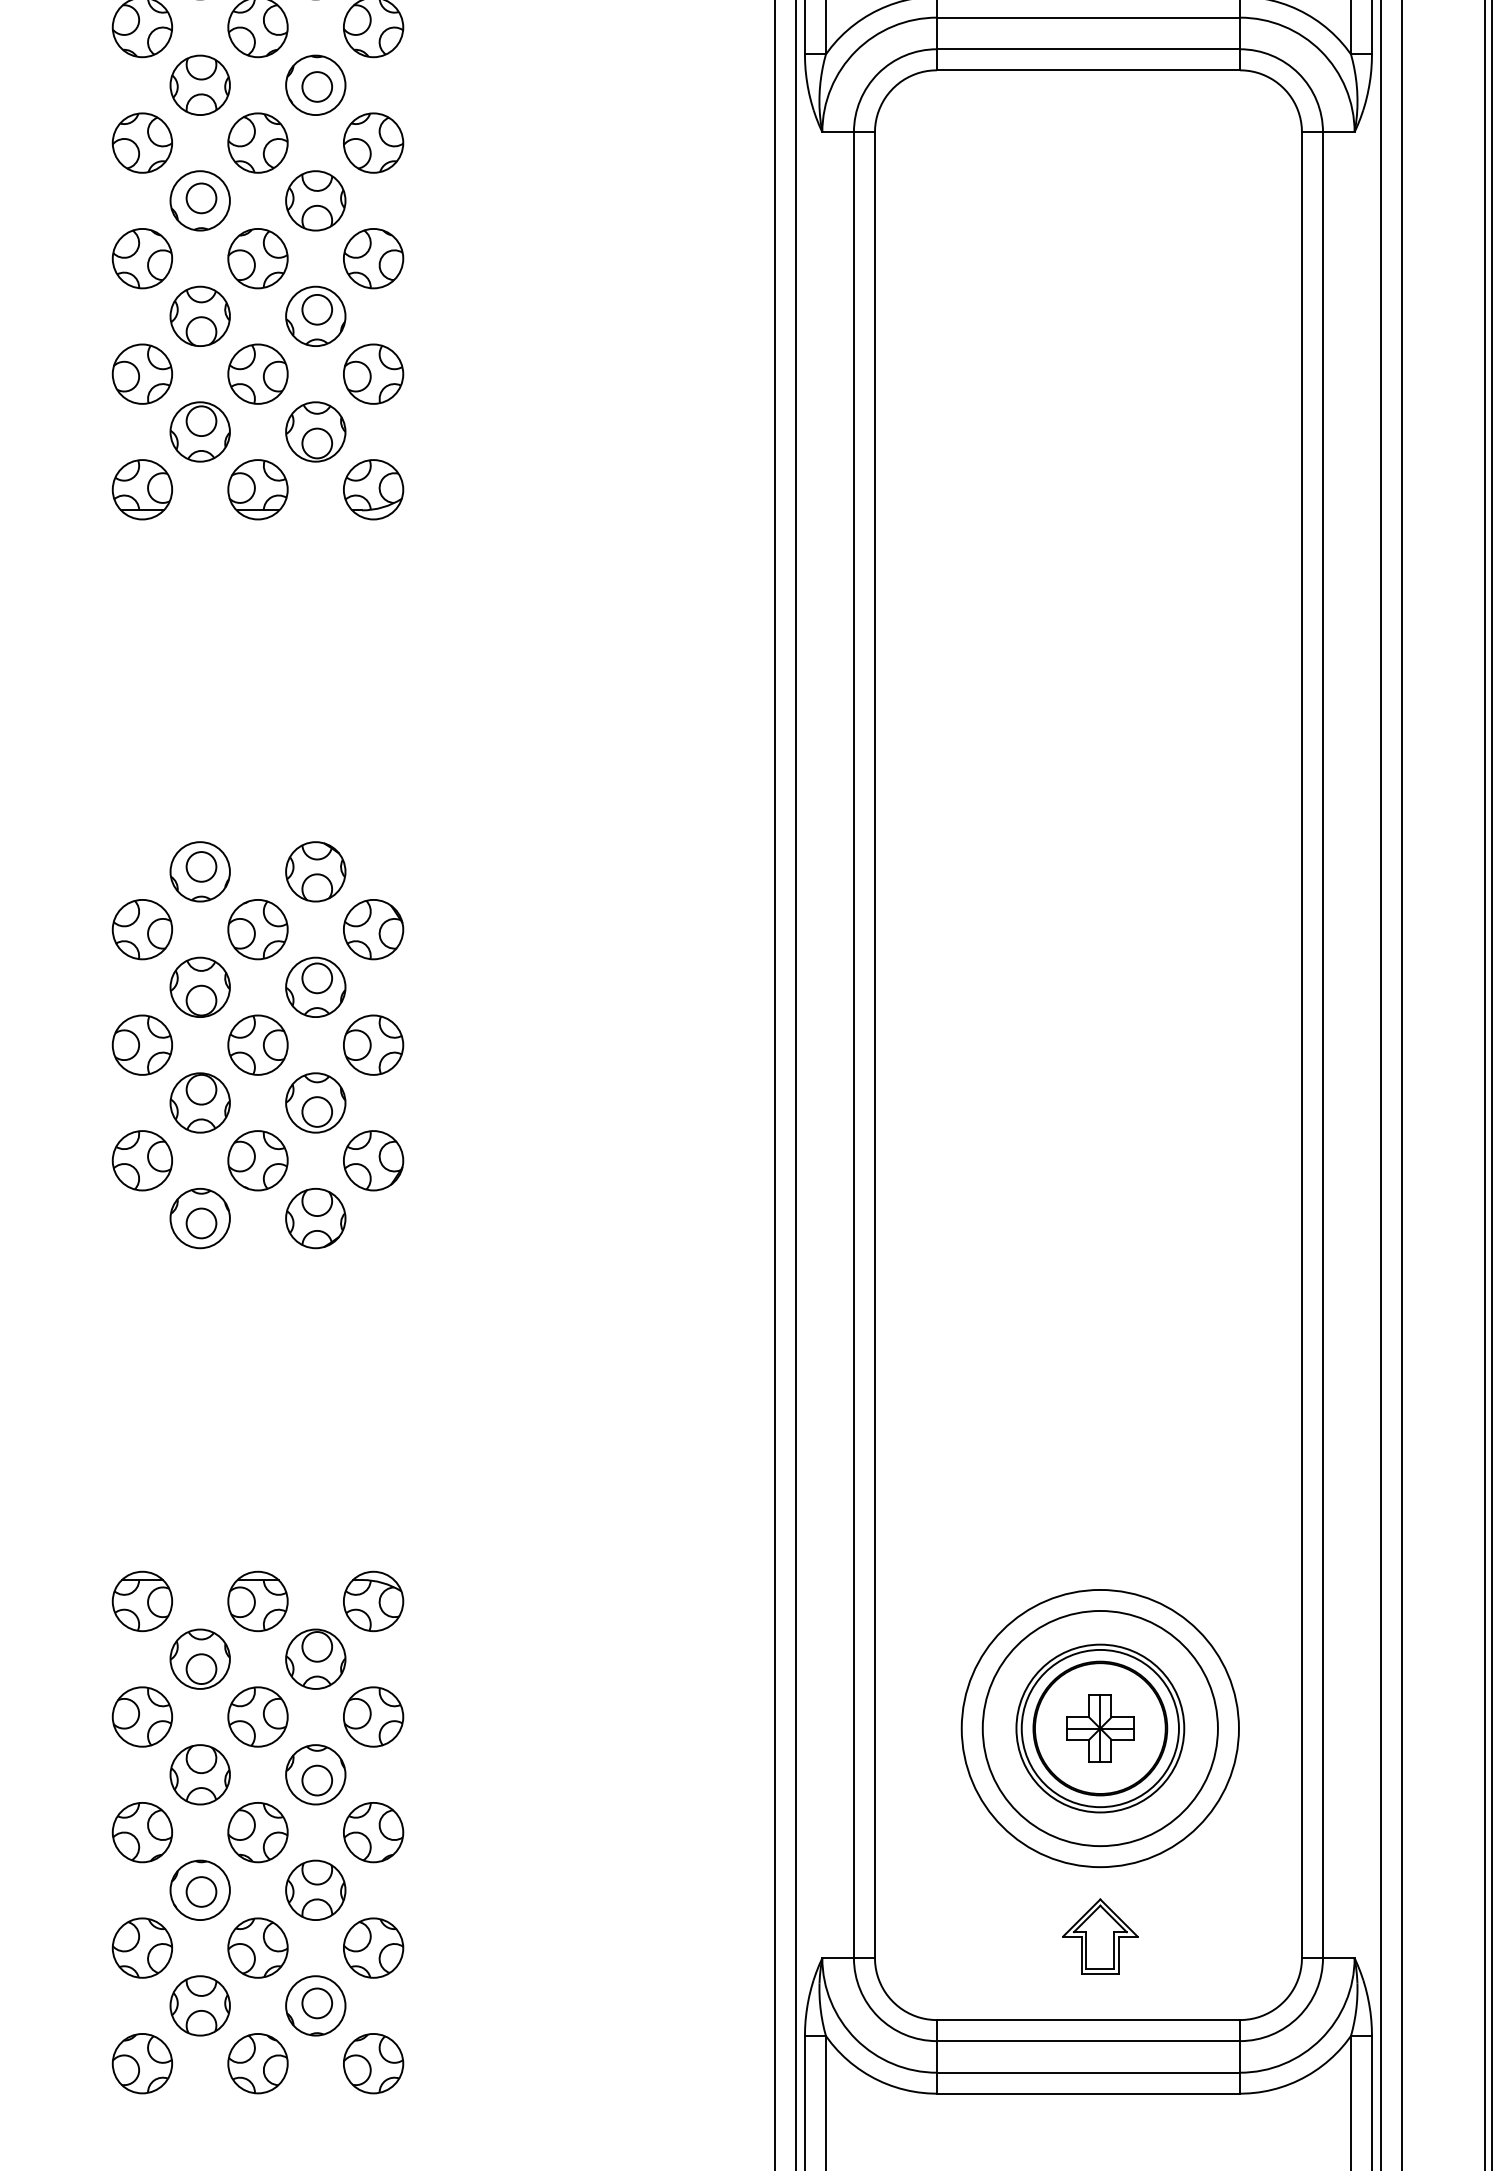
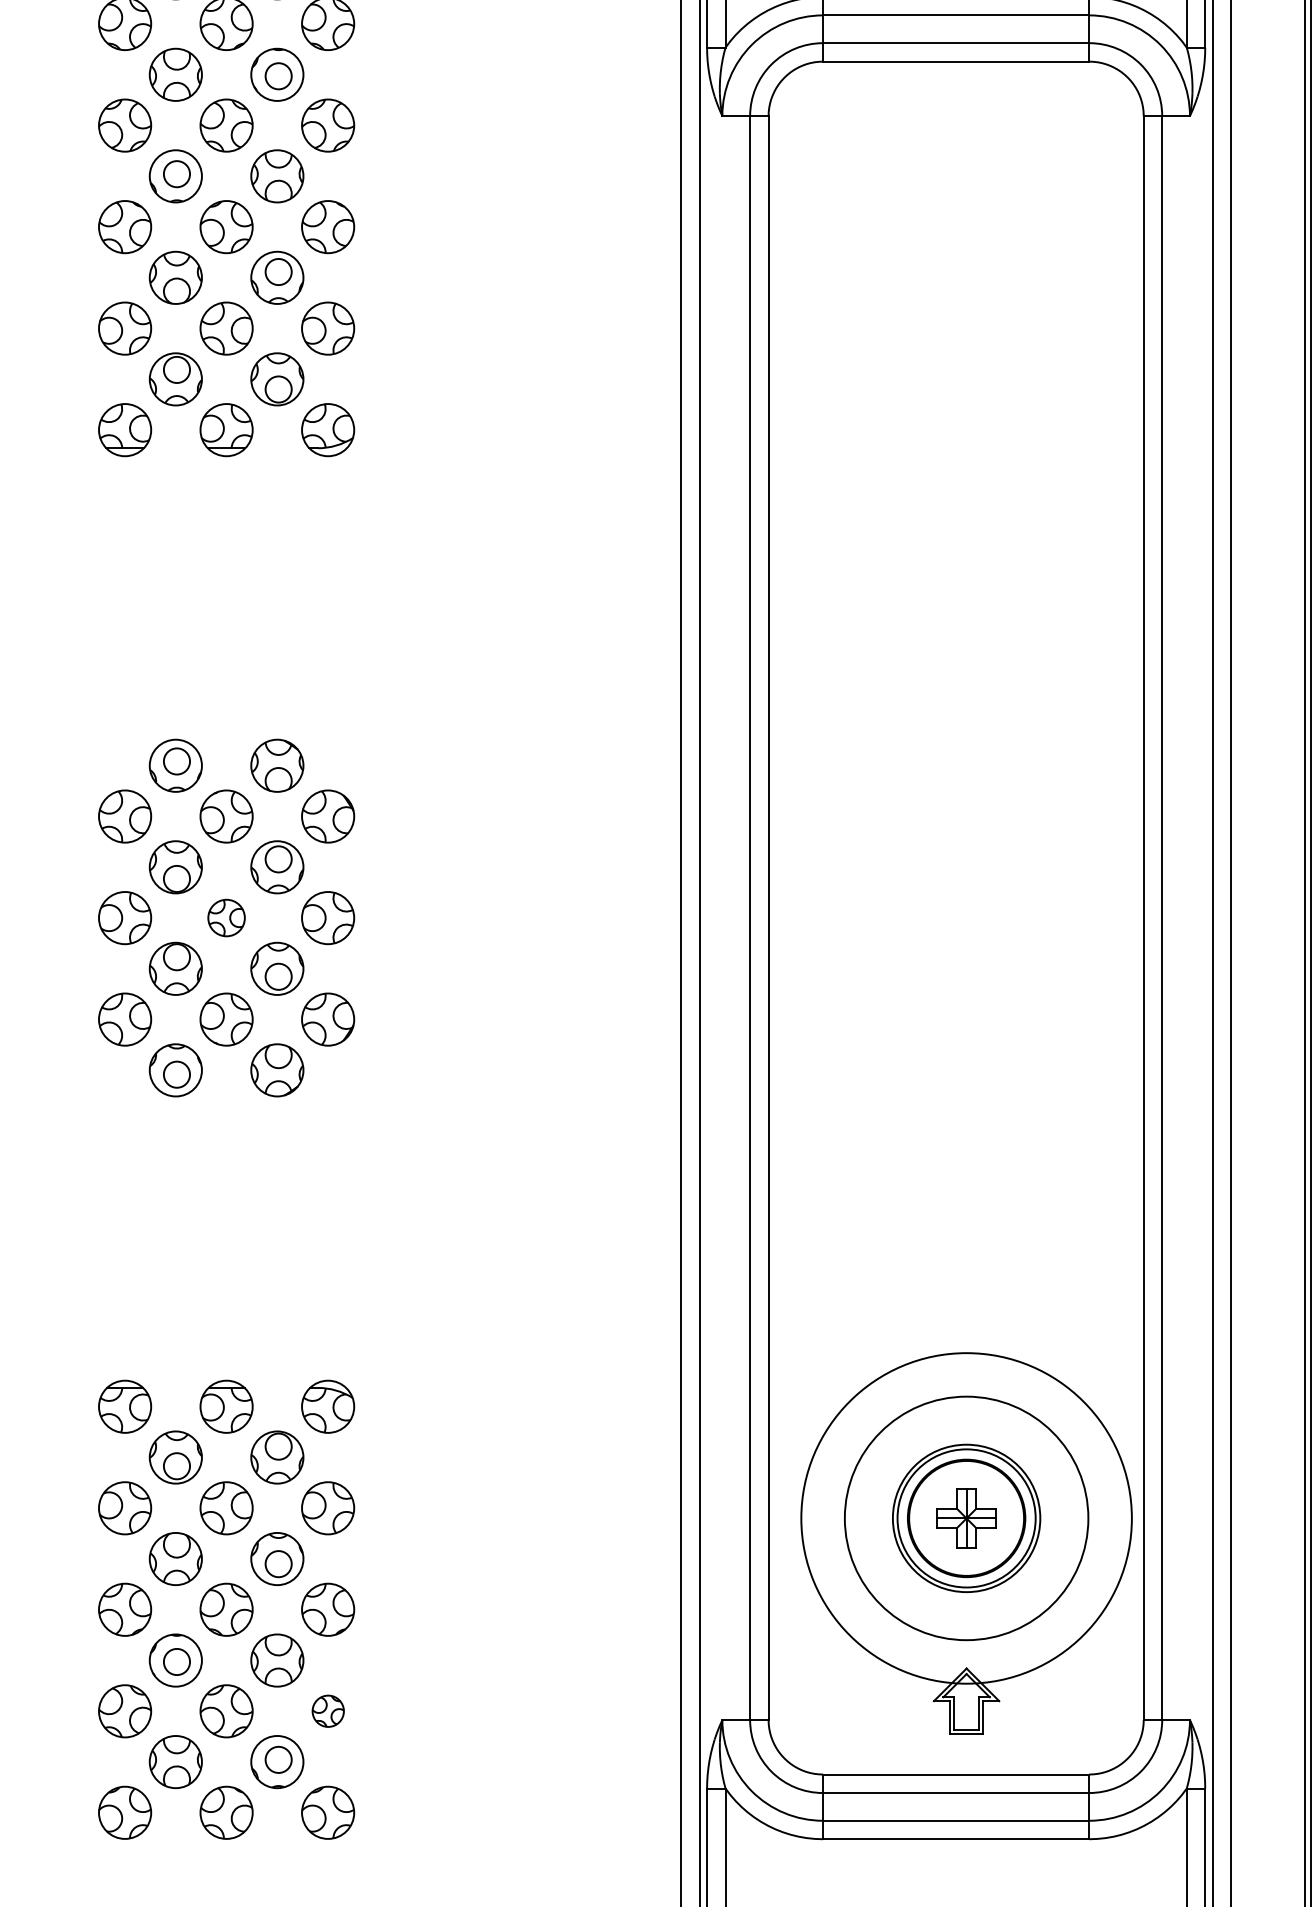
part: (257, 1044) -> (226, 917), size x0.7
circle: (1099, 1728) -> (965, 1518), size x1.6
part: (373, 1947) -> (328, 1710), size x0.6

